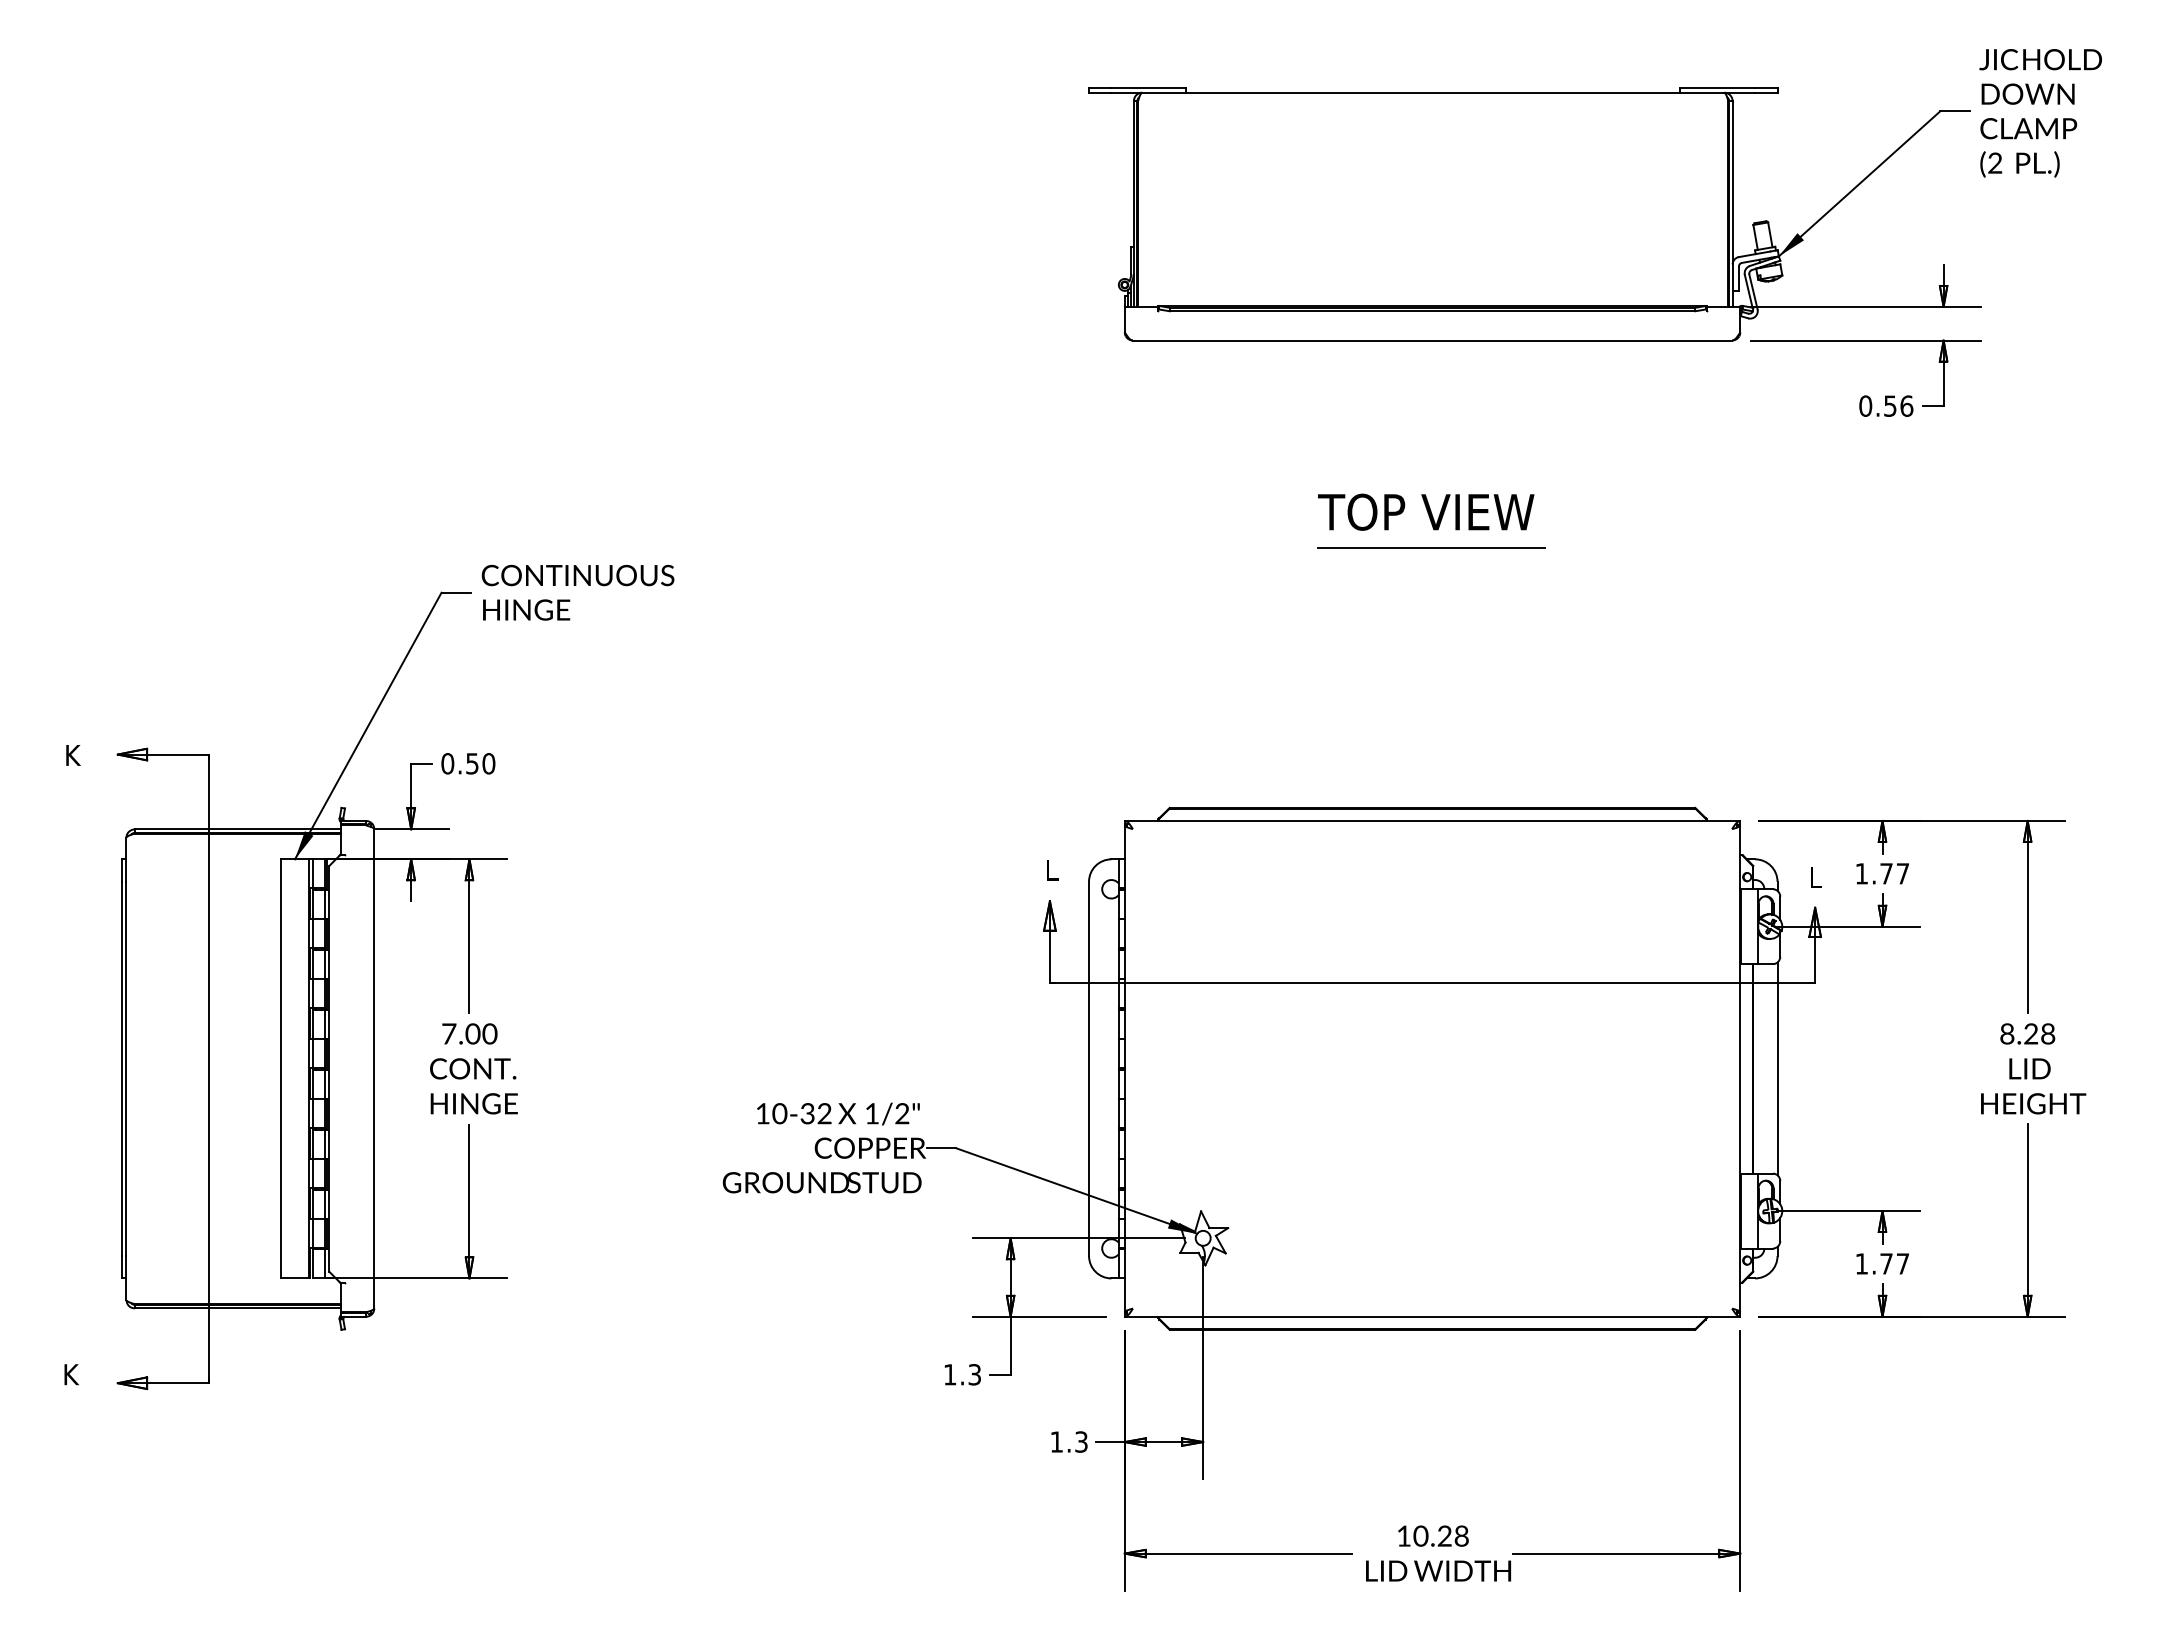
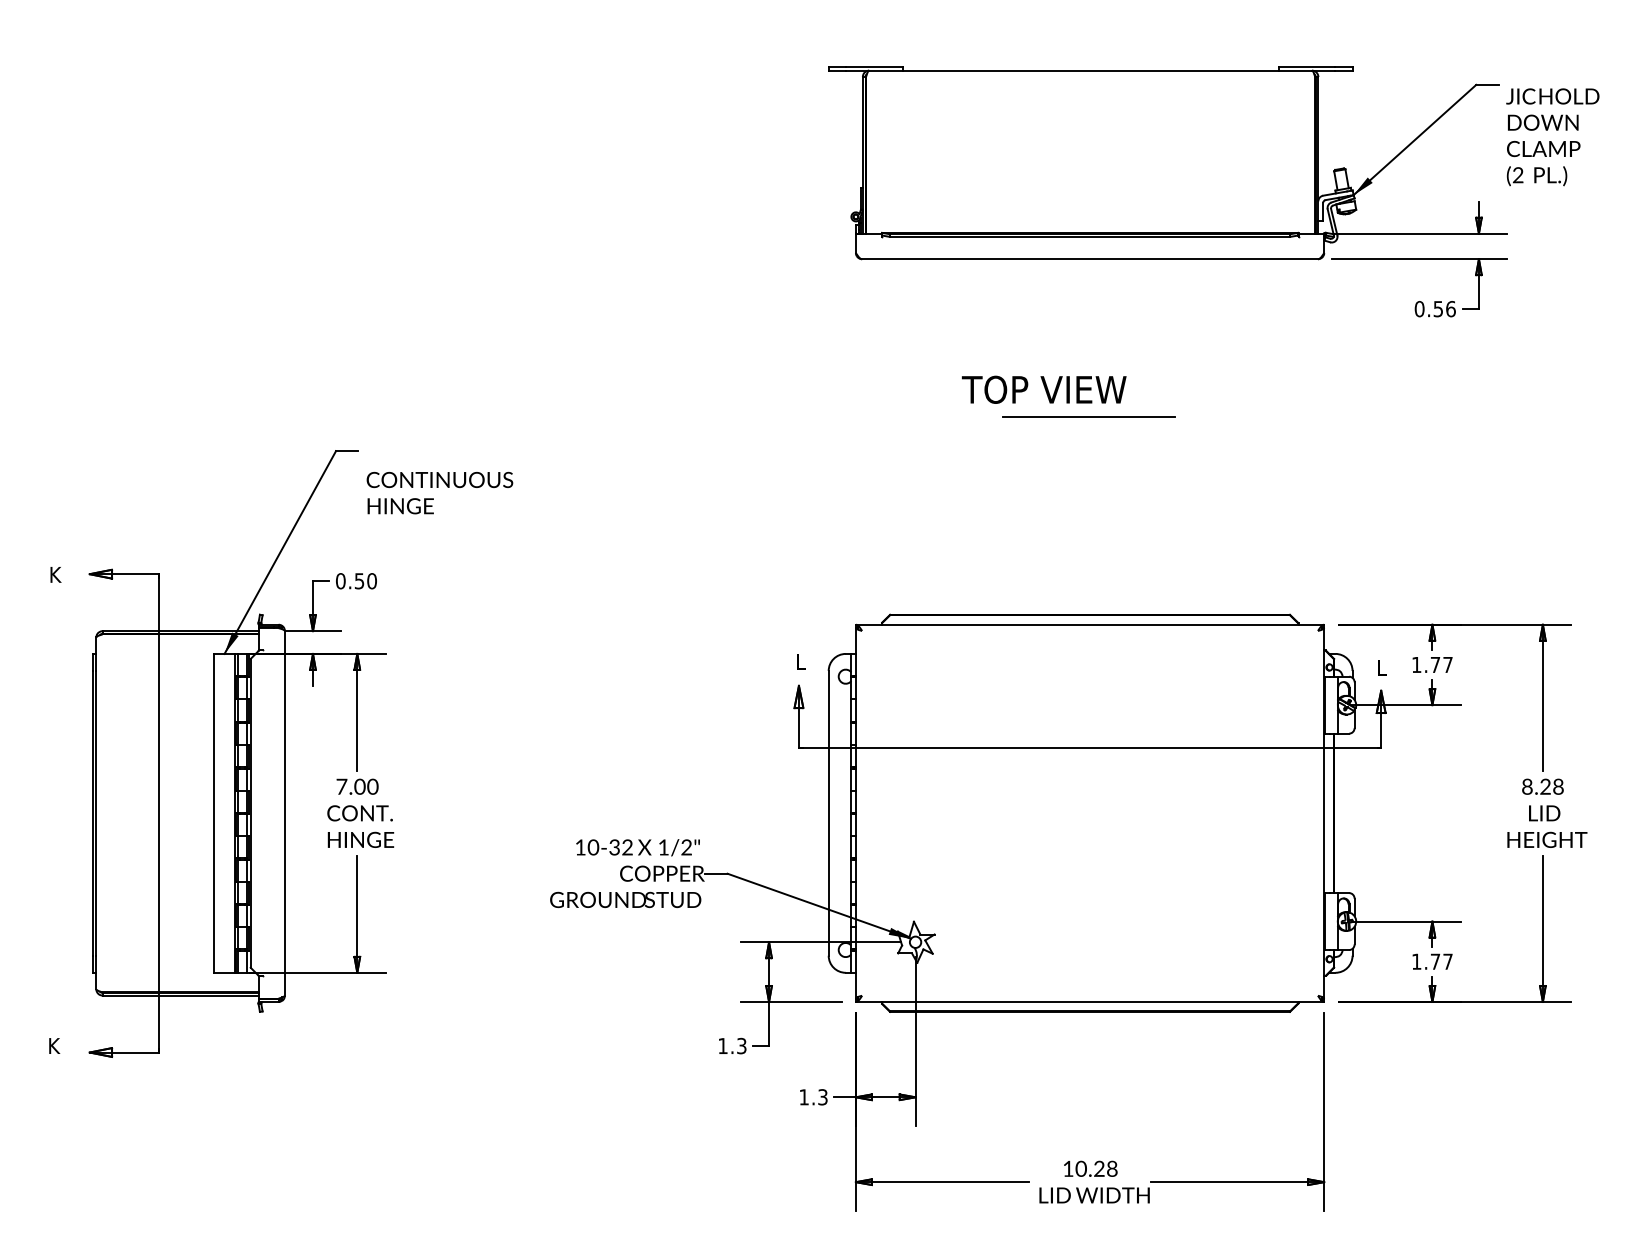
text: (2040, 113) -> (1552, 137), moved
text: (1425, 511) -> (1043, 389), moved
text: (577, 591) -> (439, 492), moved
line: (1777, 1069) -> (1352, 813), removed

